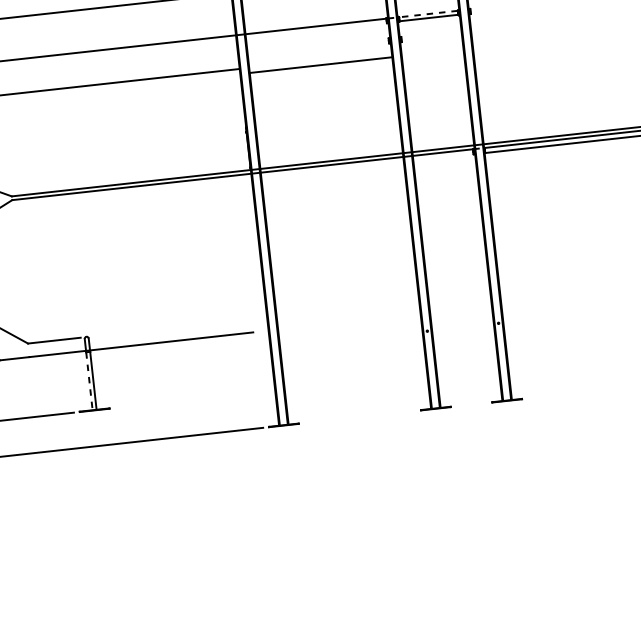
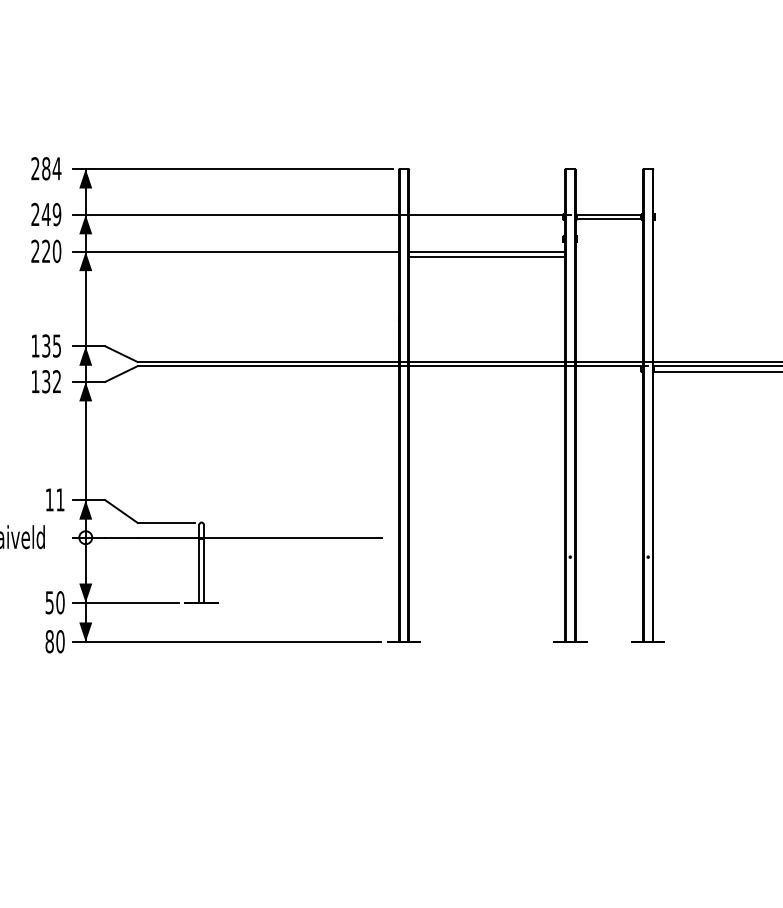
line: (427, 13) -> (608, 214), dashed -> solid
line: (320, 59) -> (487, 251), added
line: (89, 380) -> (199, 570), dashed -> solid

